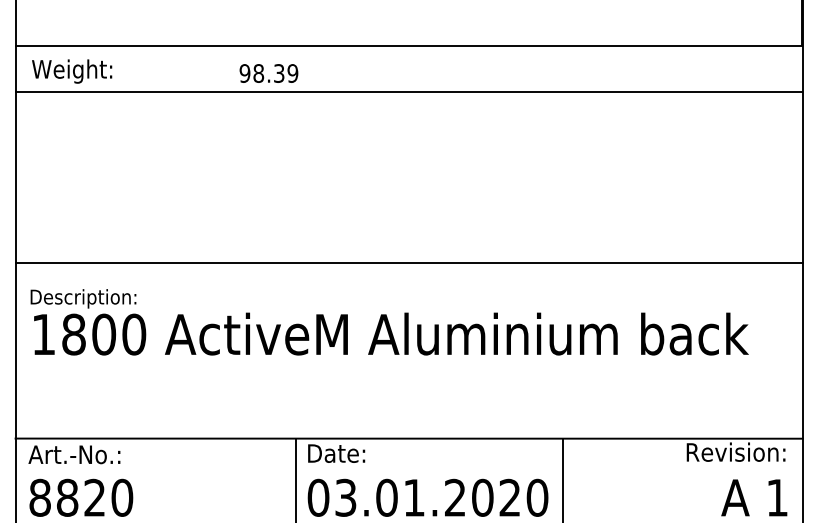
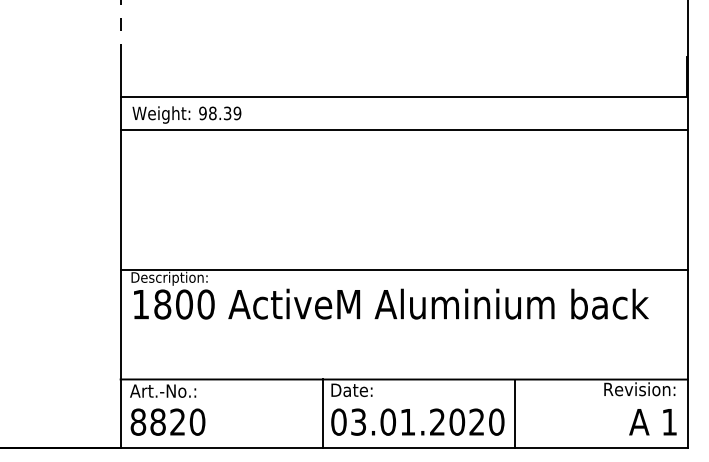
text: (269, 73) -> (220, 113), moved
line: (408, 263) -> (403, 270), moved

